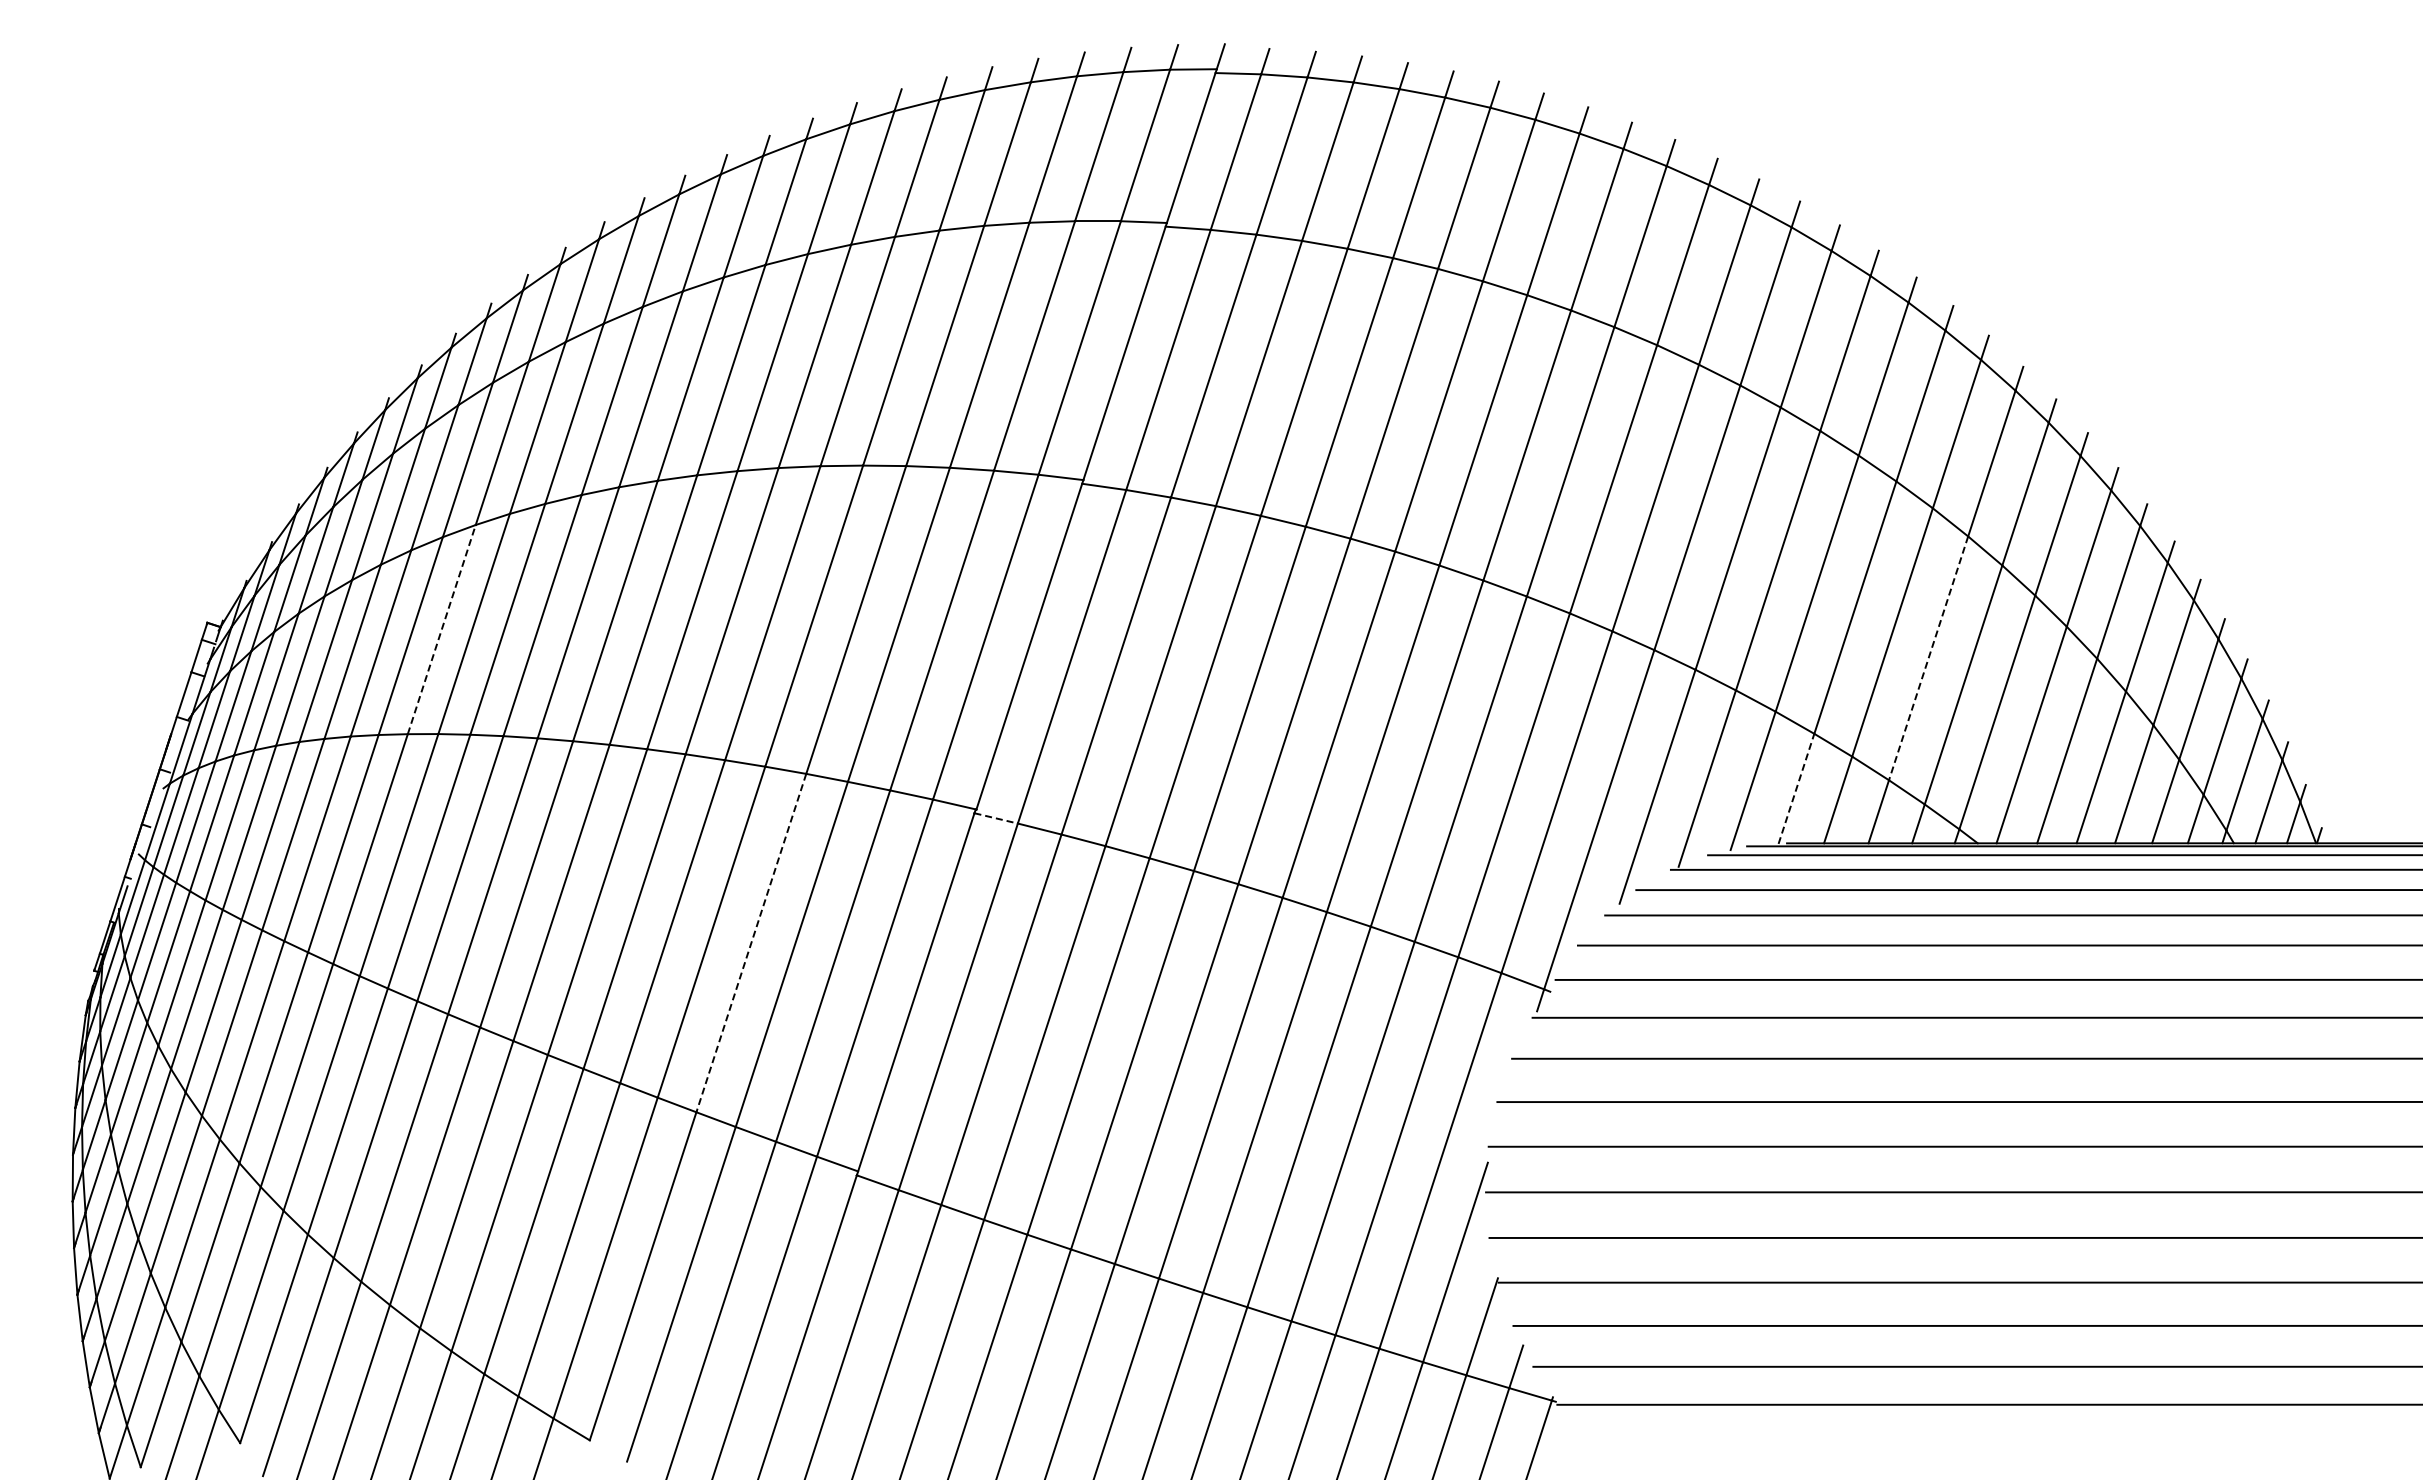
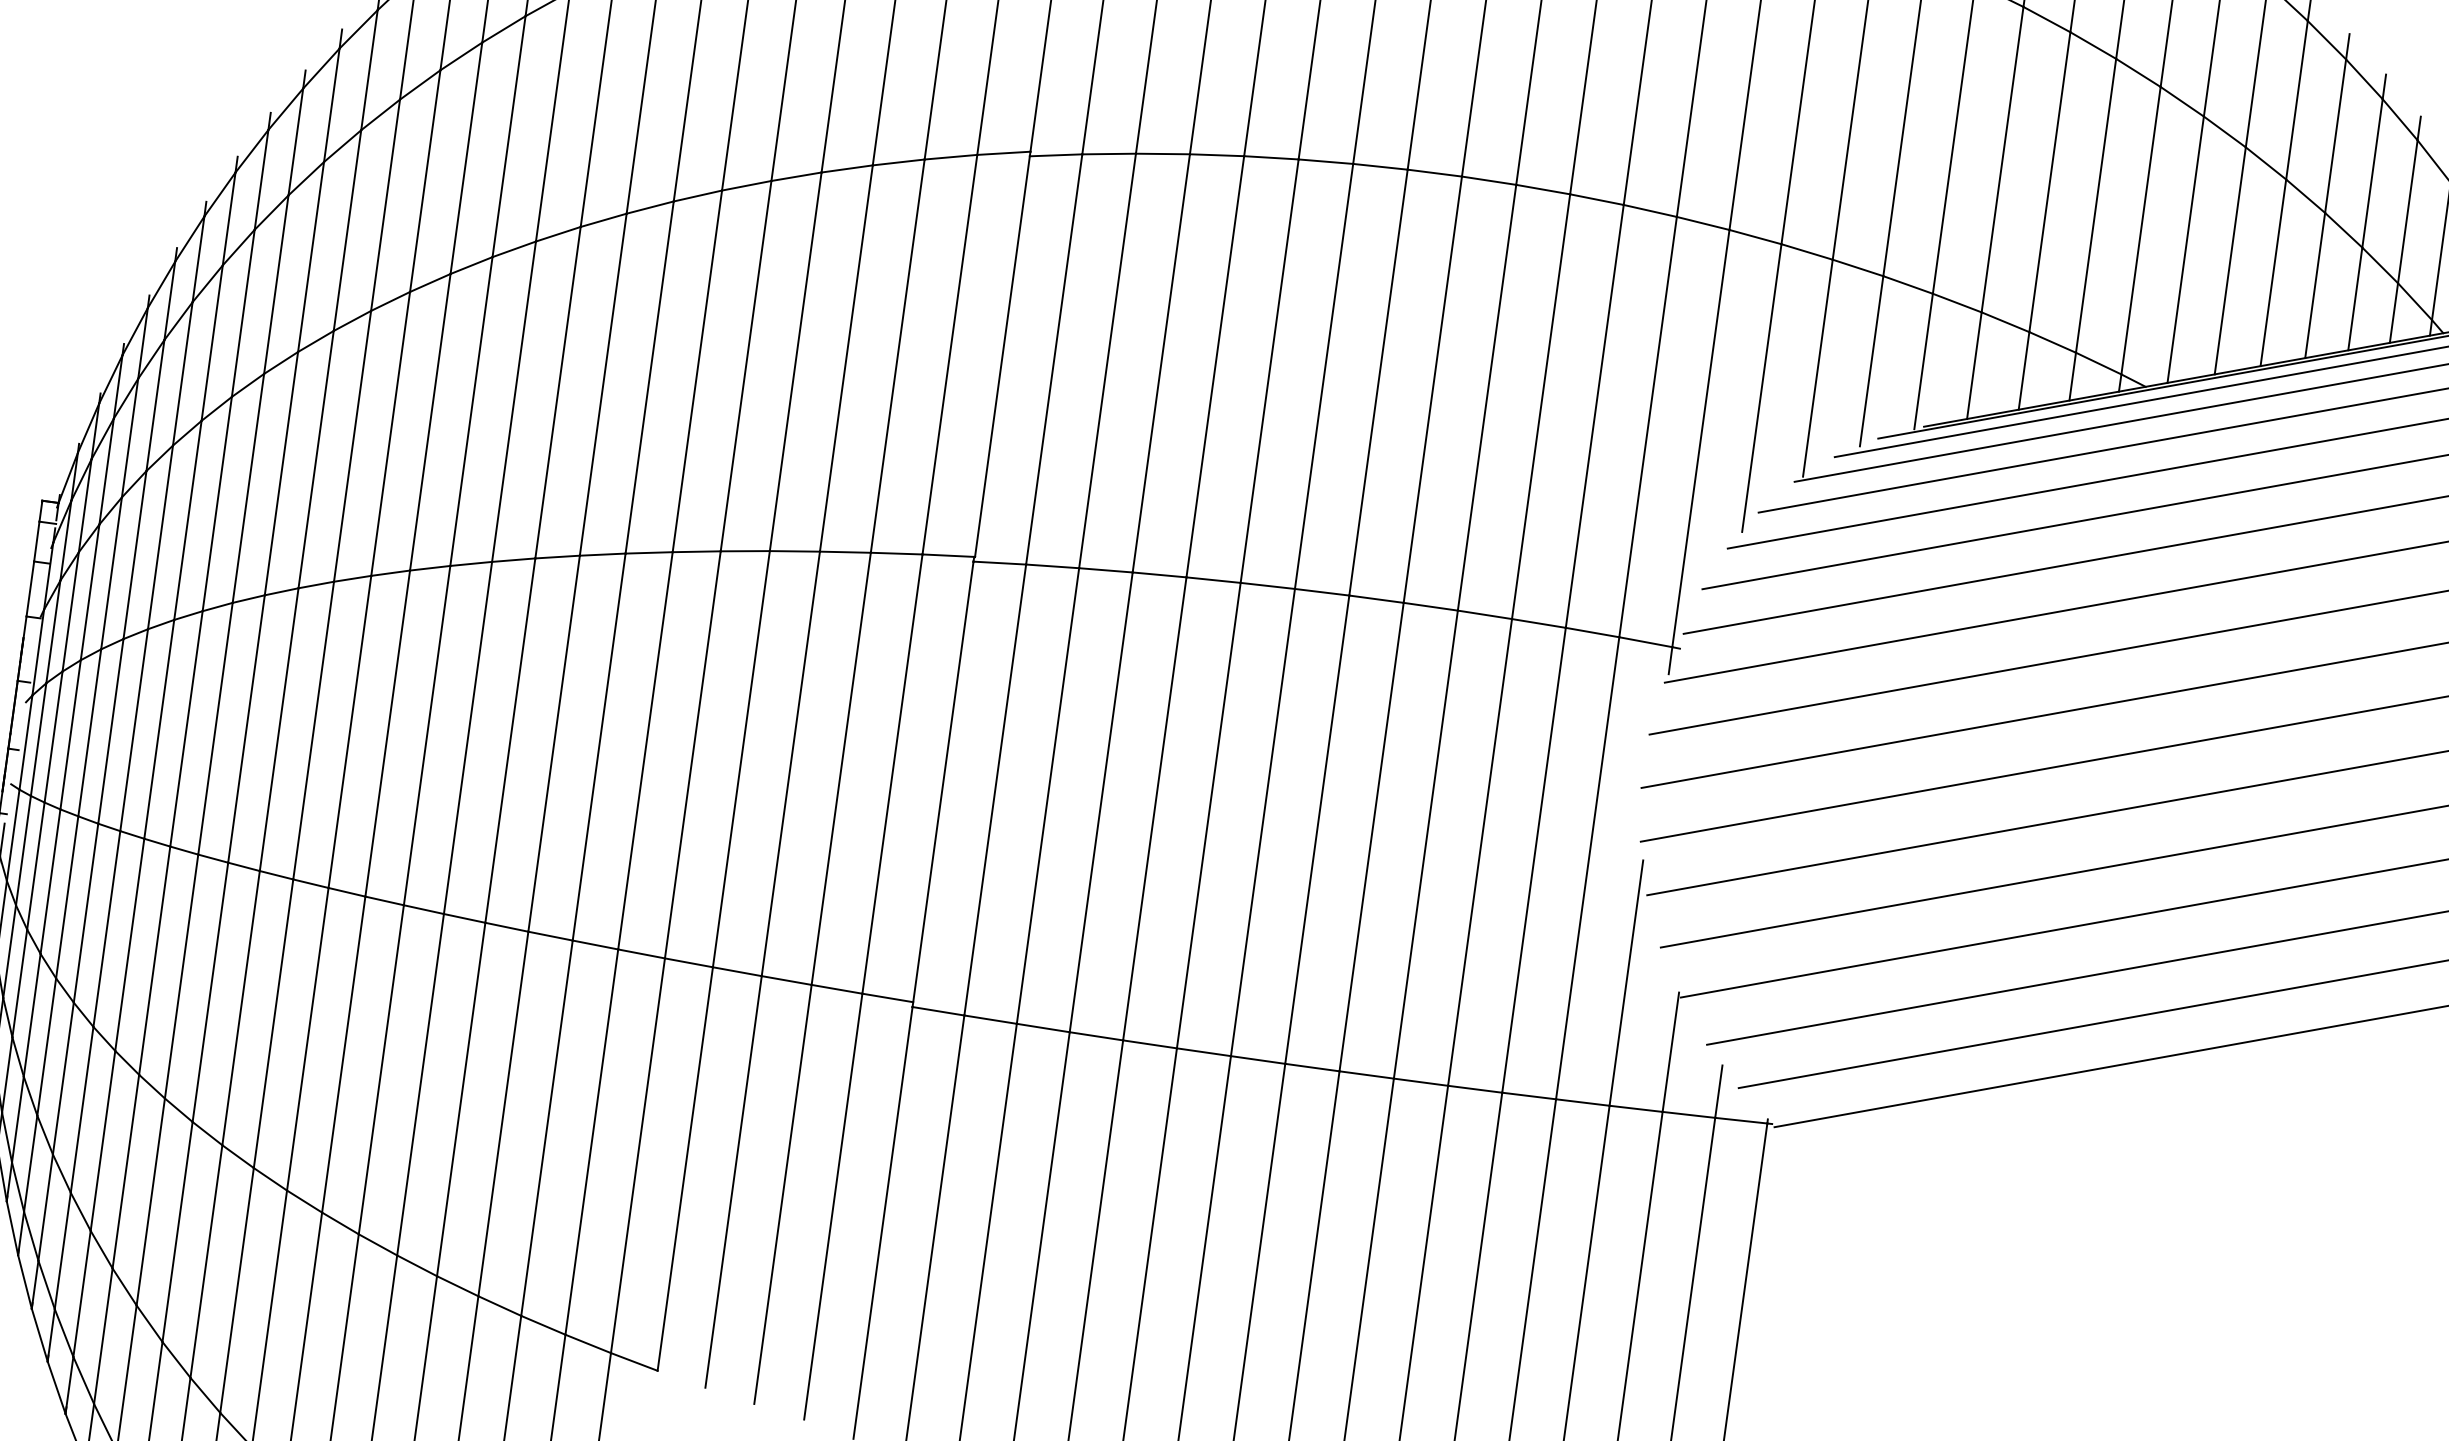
line: (441, 629) -> (315, 459), dashed -> solid
line: (1928, 658) -> (2049, 182), dashed -> solid
line: (1796, 788) -> (1923, 361), dashed -> solid
line: (996, 818) -> (1000, 563), dashed -> solid
line: (751, 943) -> (741, 759), dashed -> solid

